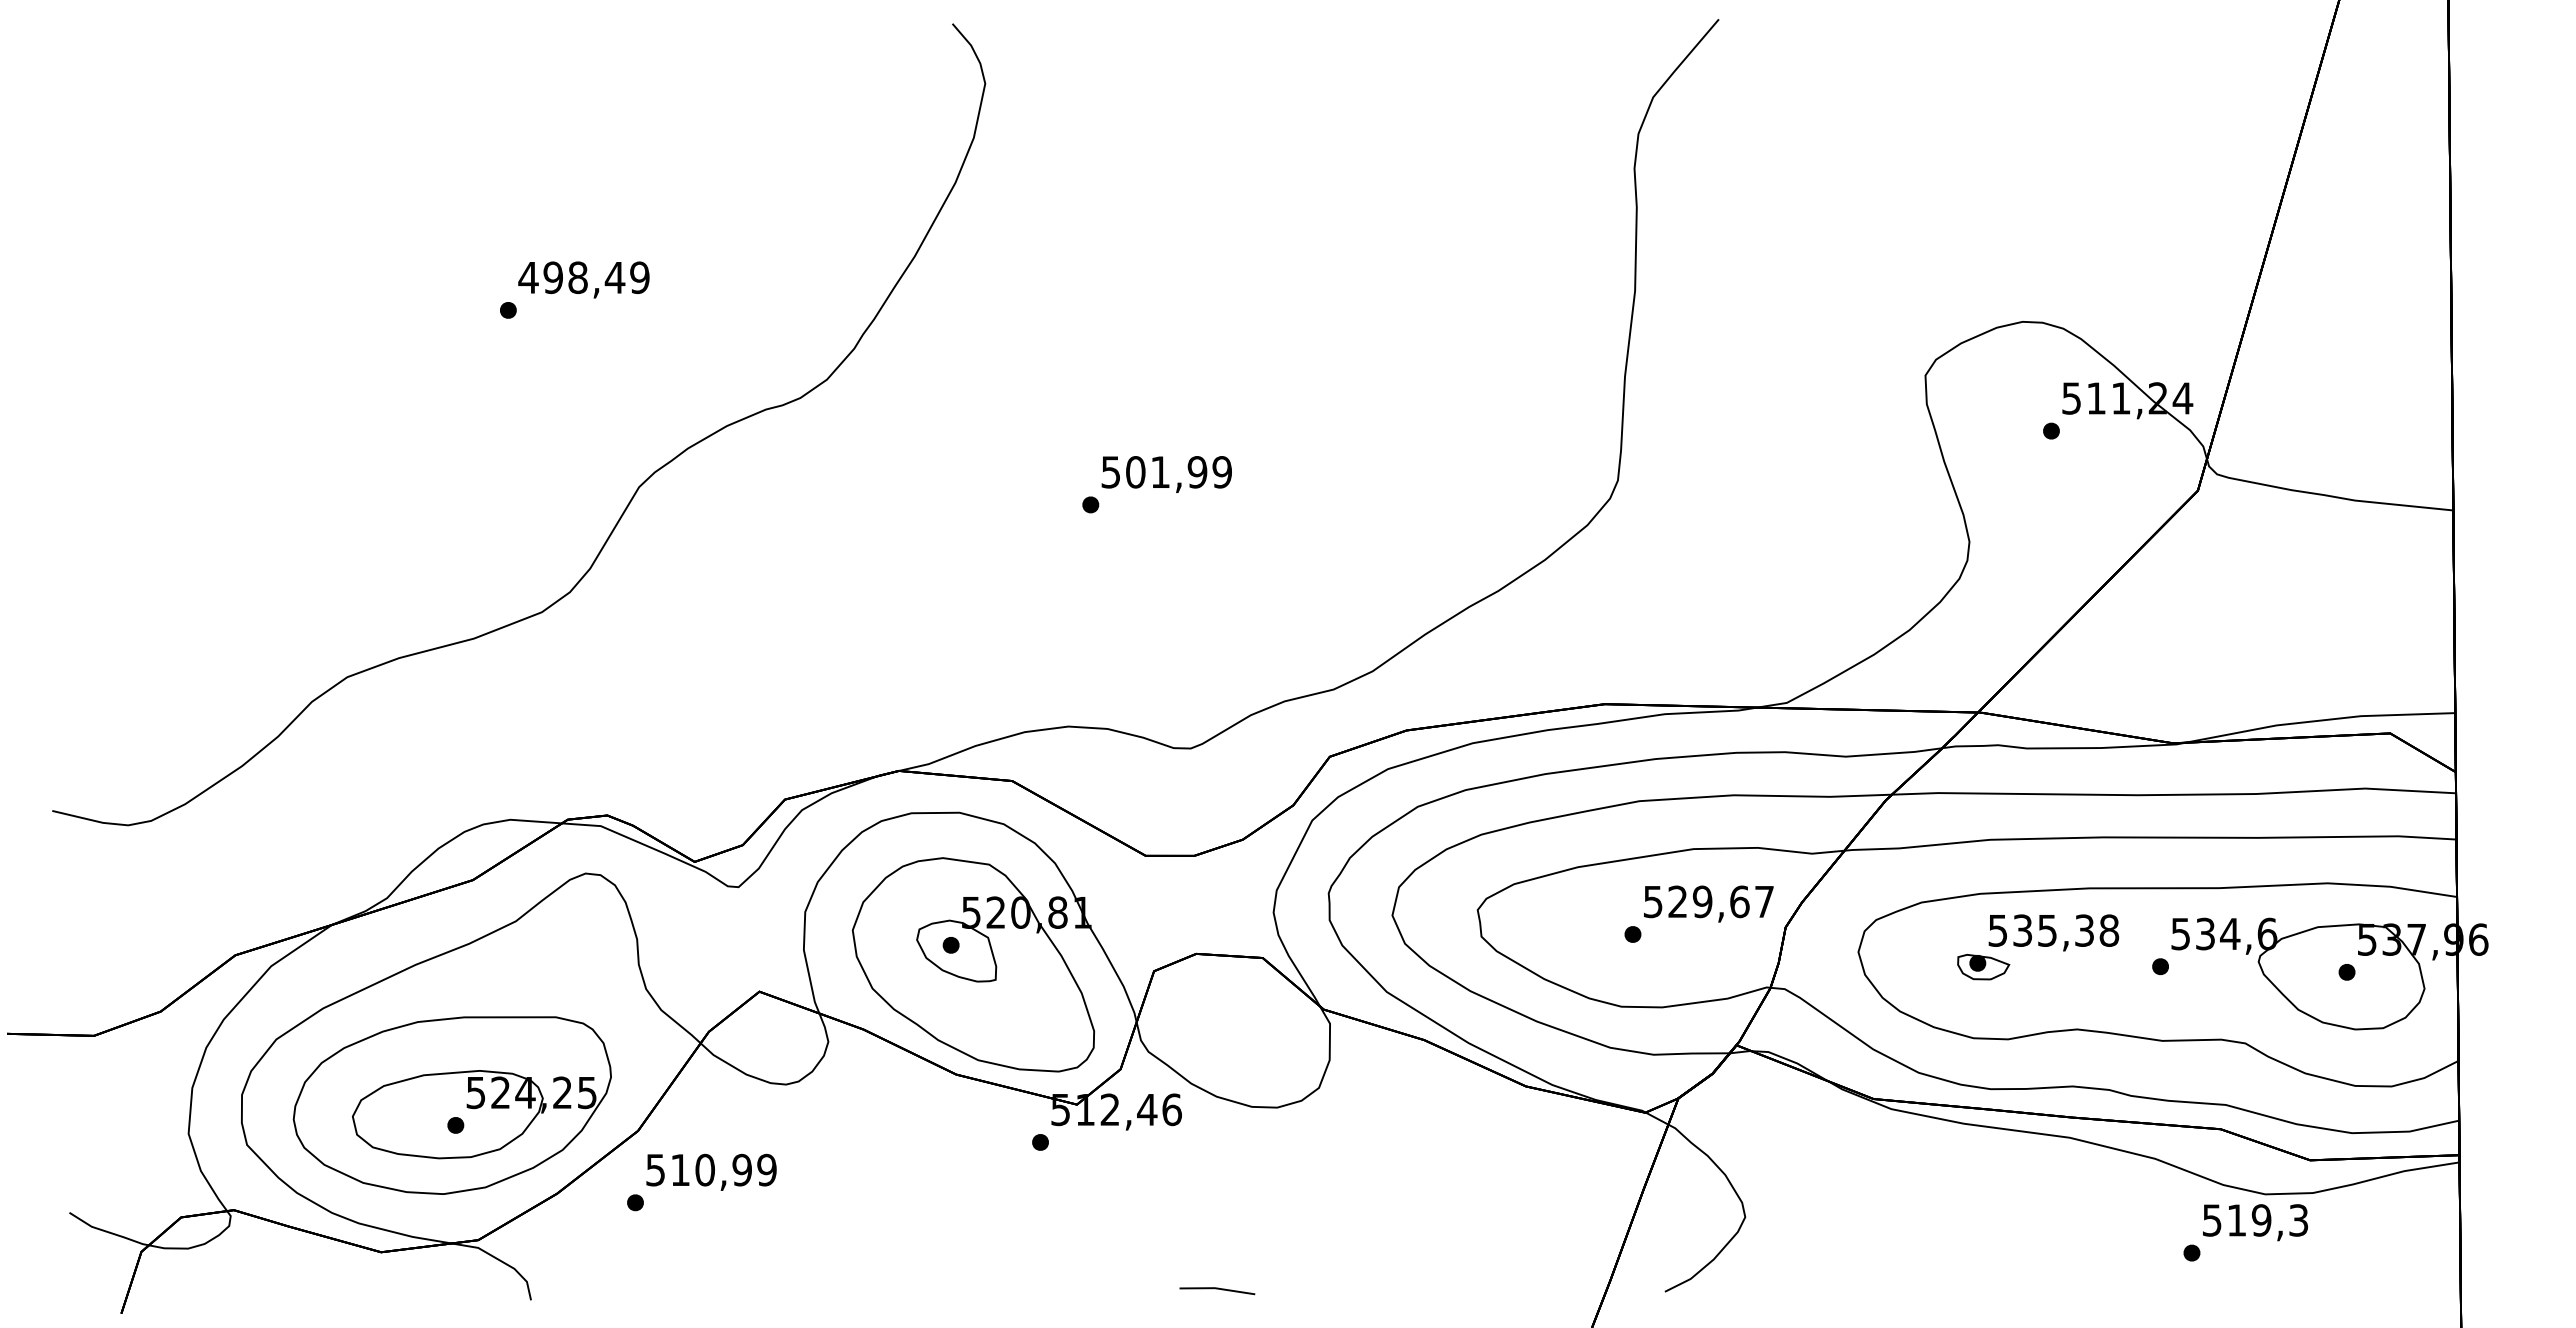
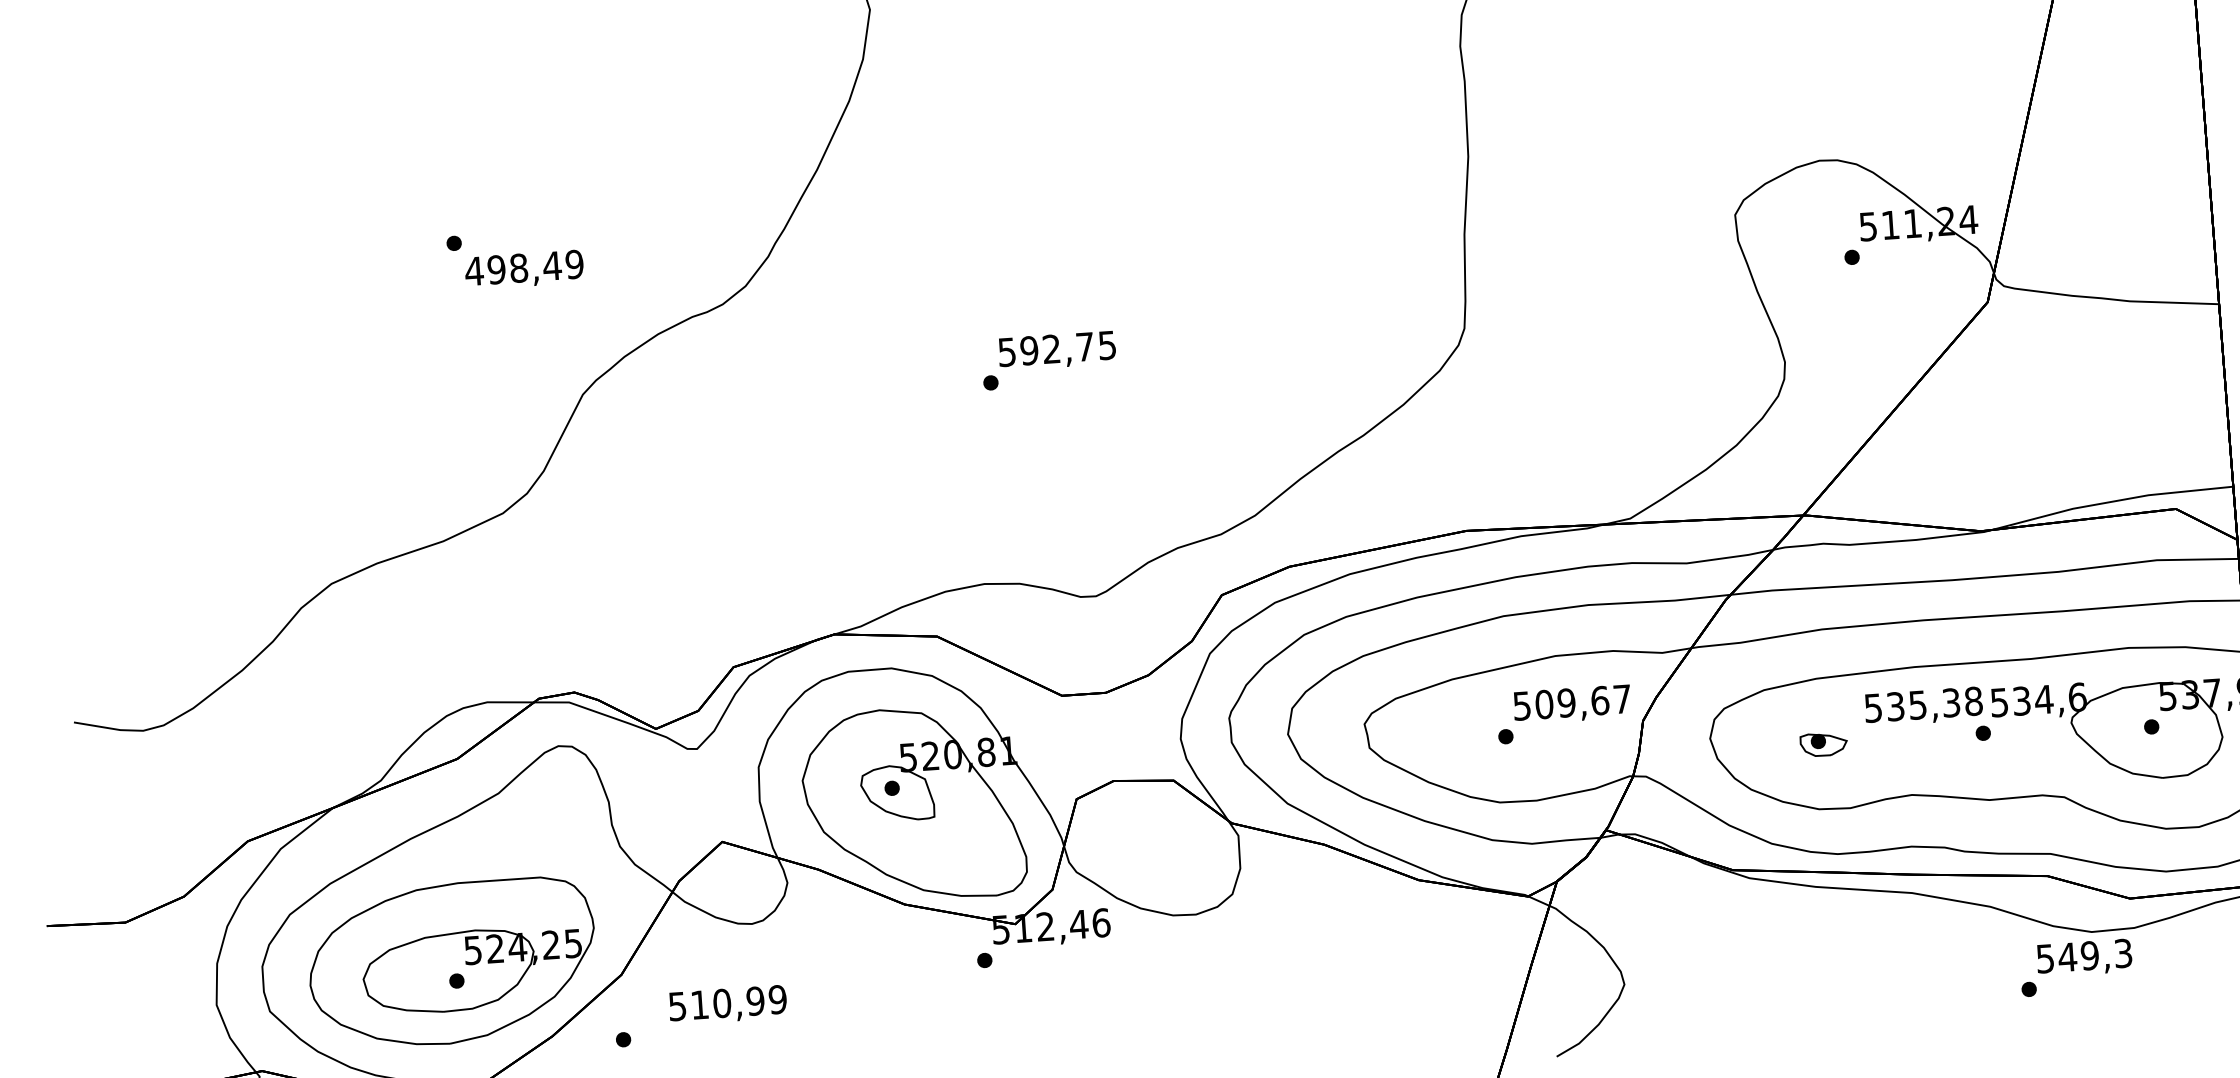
text: (583, 279) -> (523, 269), moved
text: (1178, 472) -> (1068, 348), 501,99 -> 592,75
text: (1677, 901) -> (1544, 704), 529,67 -> 509,67
text: (2053, 932) -> (1923, 706), moved
text: (711, 1171) -> (727, 1004), moved
text: (2236, 1220) -> (2067, 957), 519,3 -> 549,3

